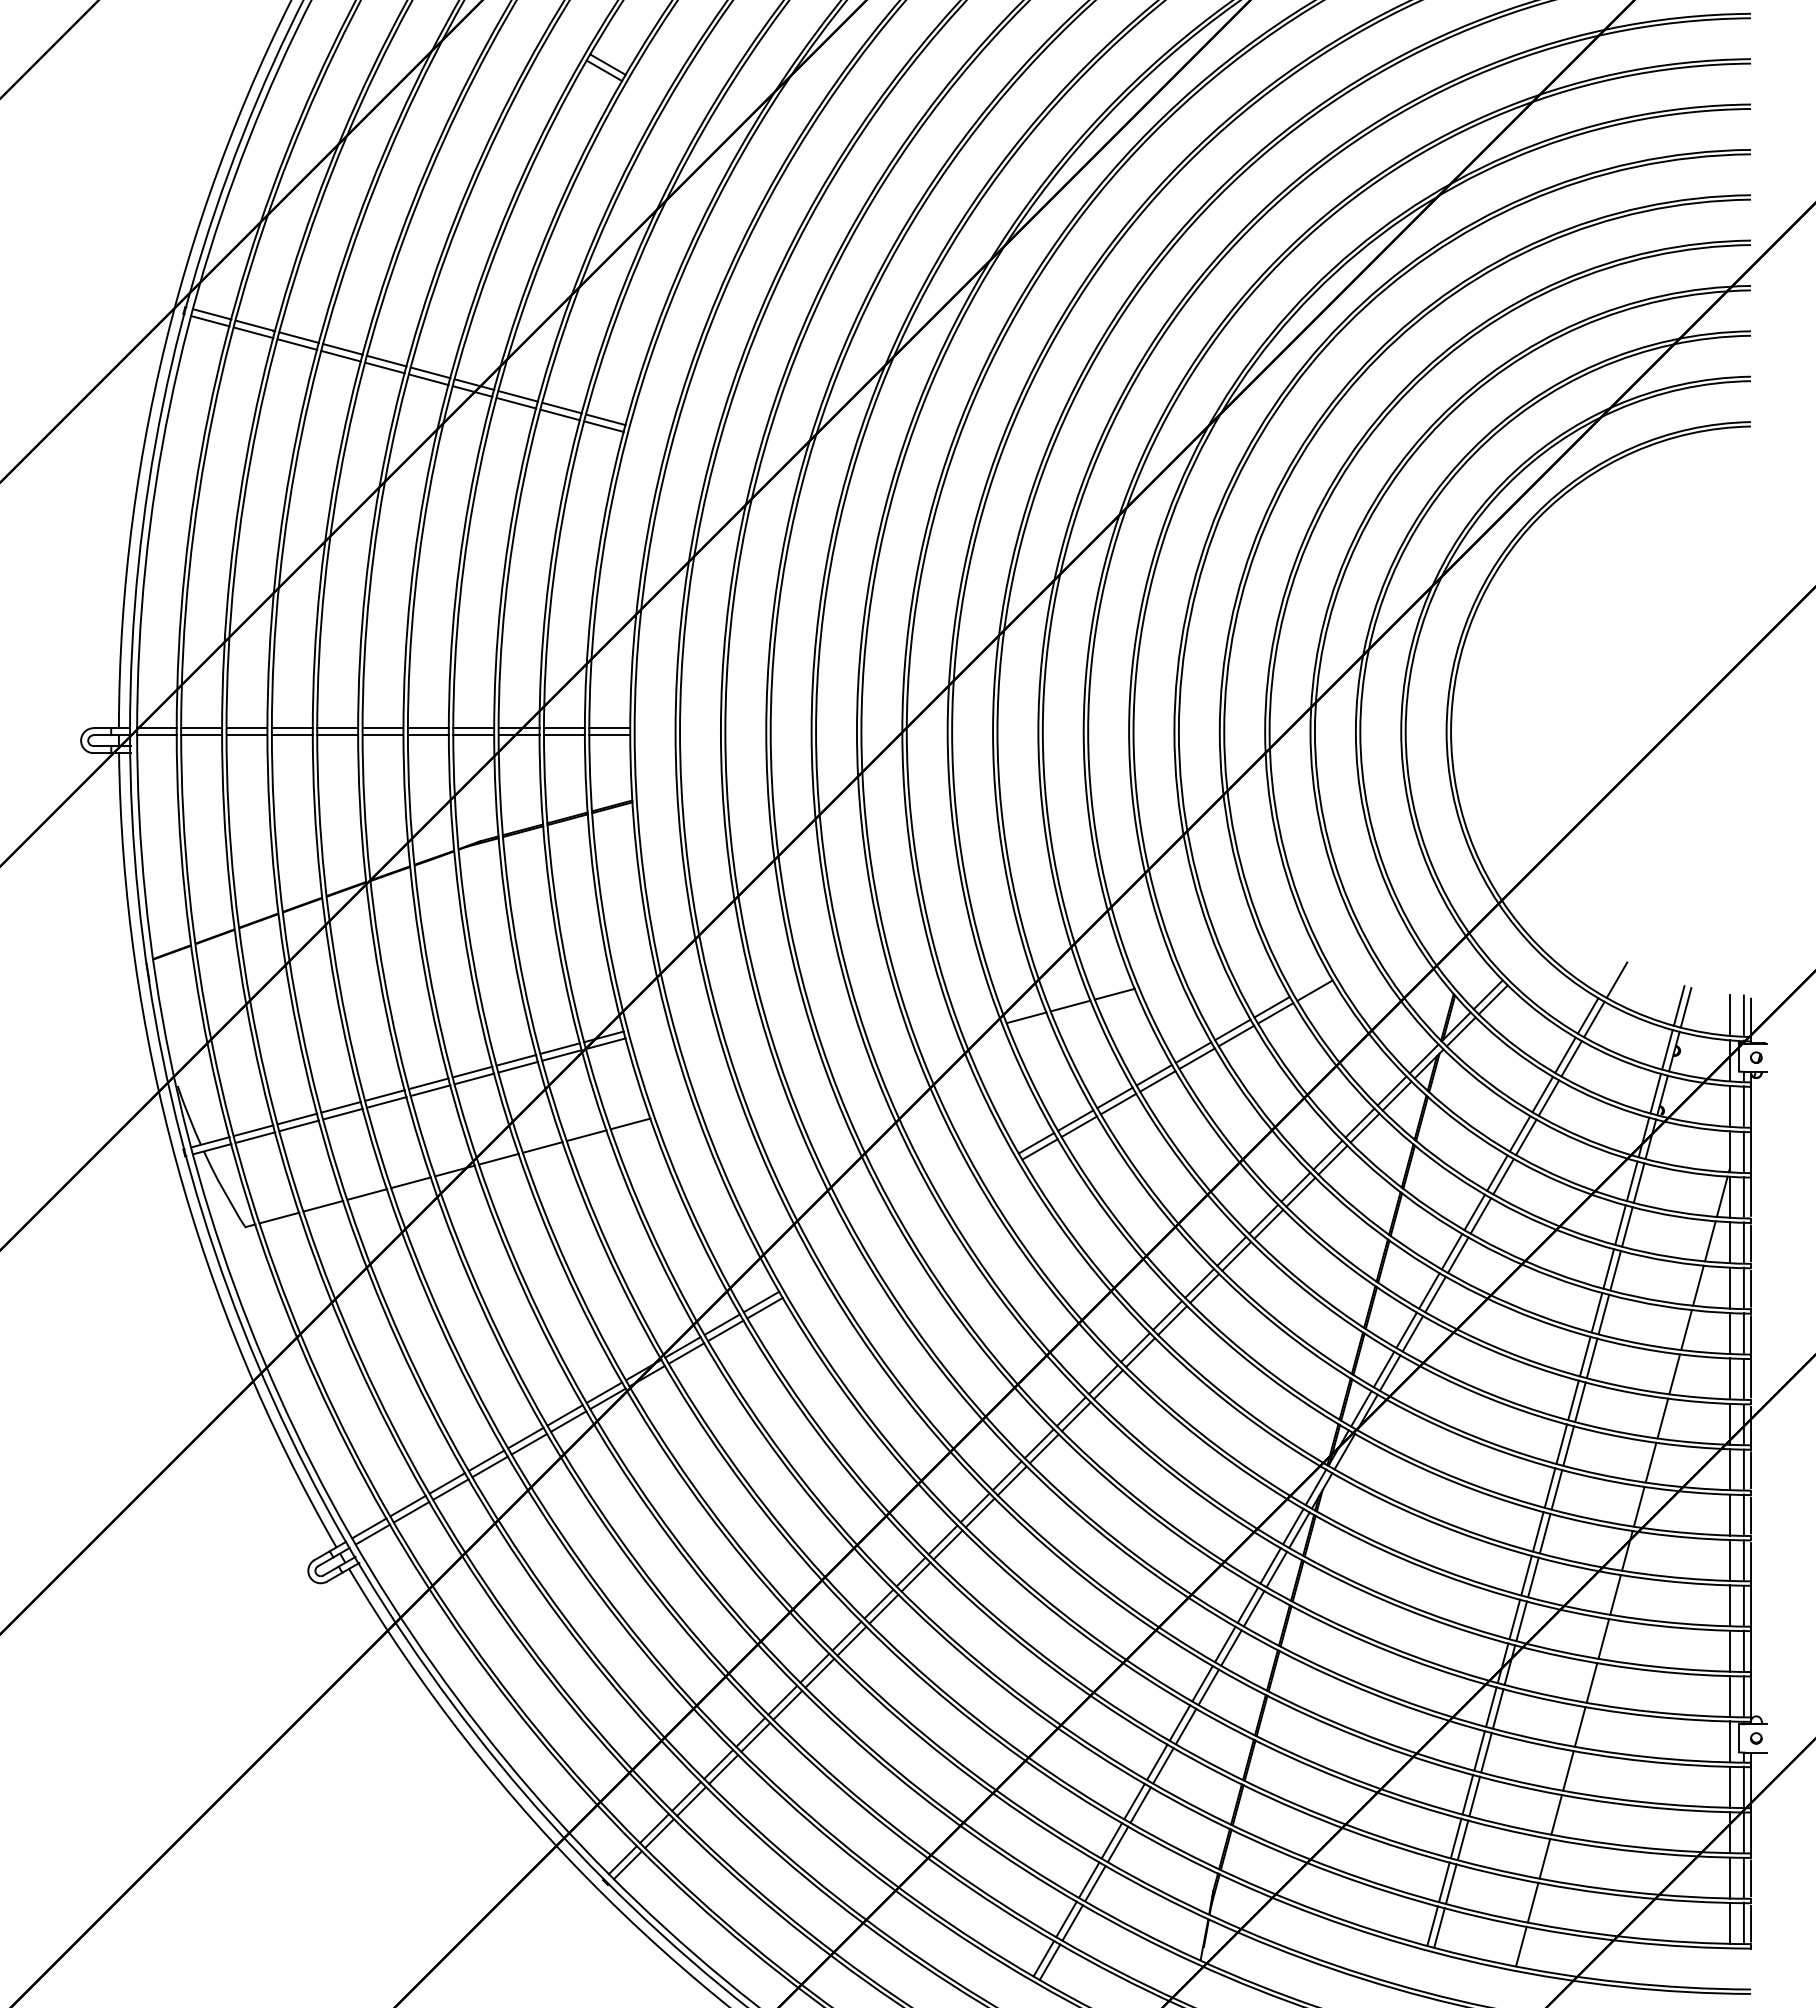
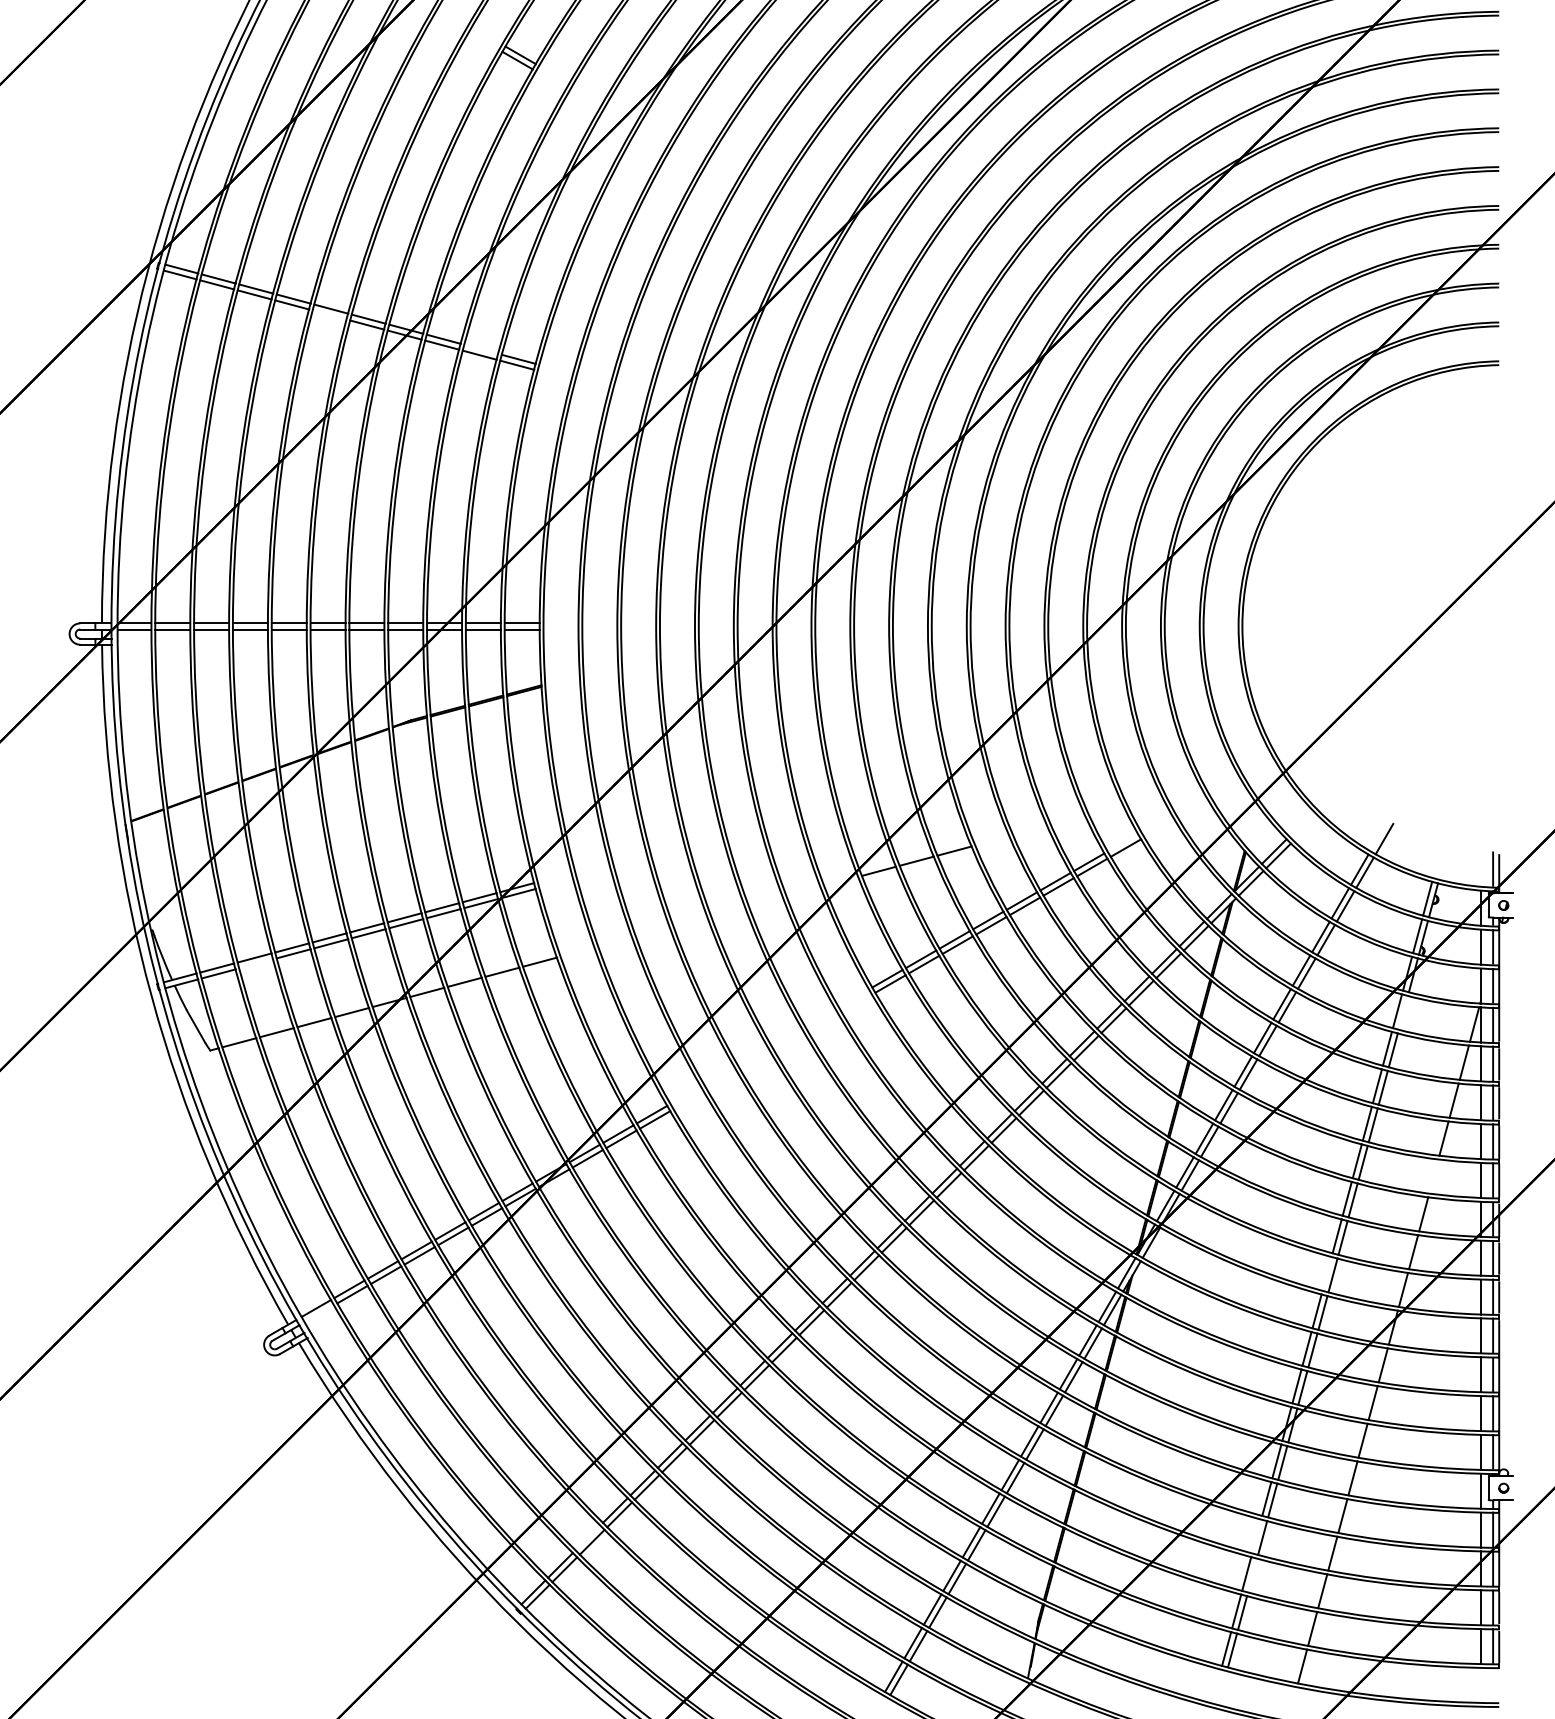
line: (384, 367) -> (329, 314), removed
line: (561, 407) -> (480, 348), removed
line: (1678, 1005) -> (1437, 860), removed
line: (1685, 1007) -> (1443, 862), removed
line: (1729, 1014) -> (1480, 868), removed
line: (299, 1125) -> (256, 963), removed
line: (1638, 1182) -> (1402, 1012), removed
line: (1674, 1374) -> (1433, 1176), removed
line: (1549, 1487) -> (1326, 1273), removed
line: (372, 1534) -> (319, 1313), removed
line: (1467, 1794) -> (1256, 1536), removed
line: (686, 1796) -> (587, 1537), removed
line: (1462, 1839) -> (1252, 1574), removed

